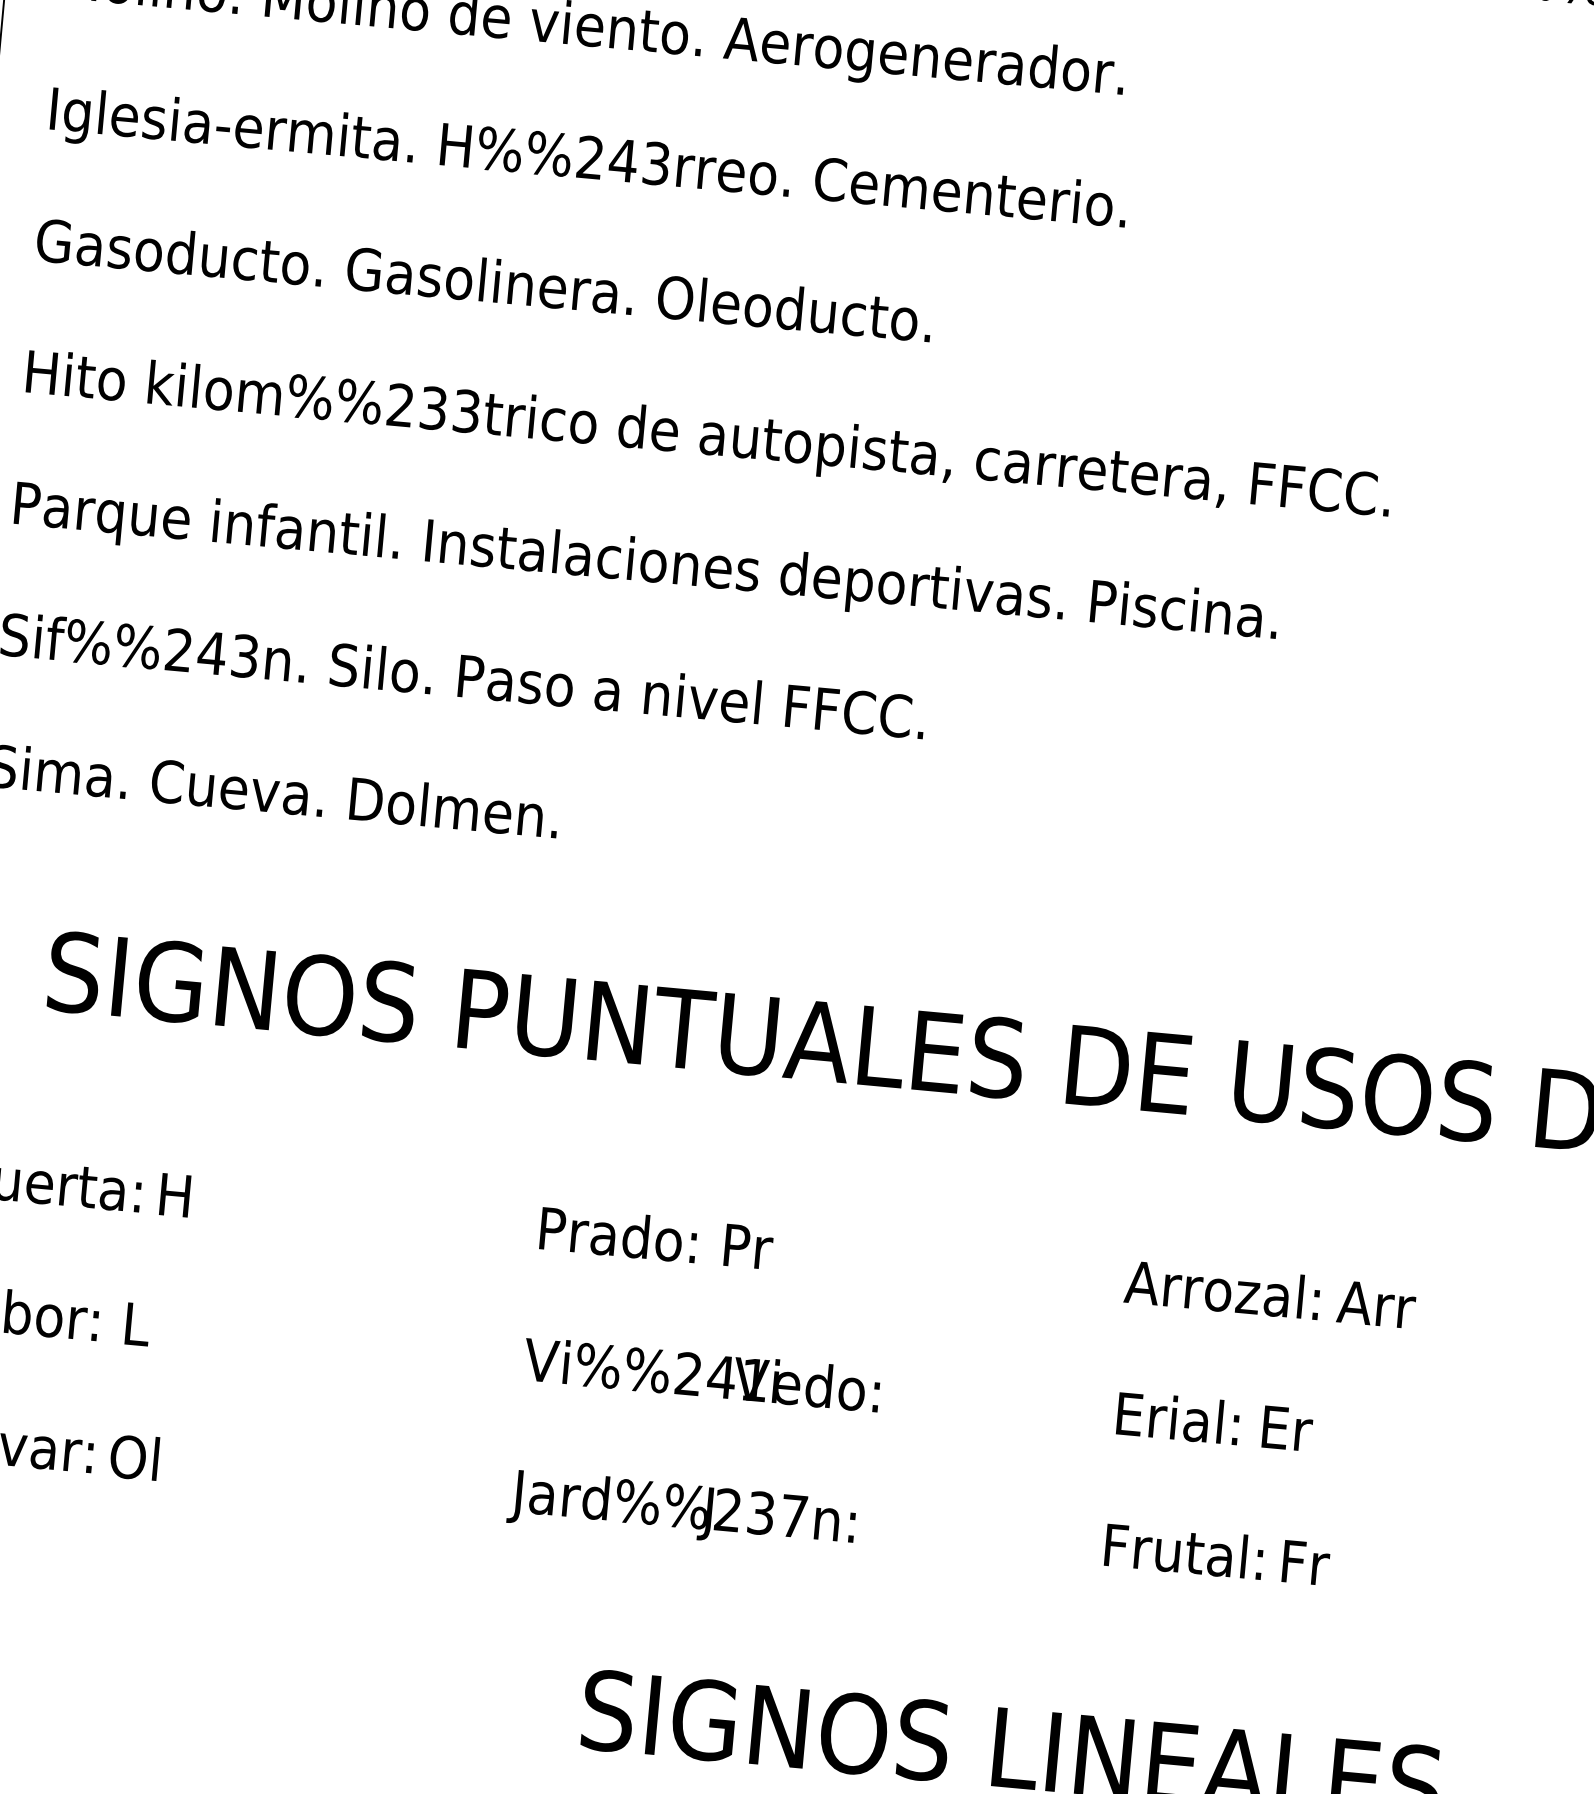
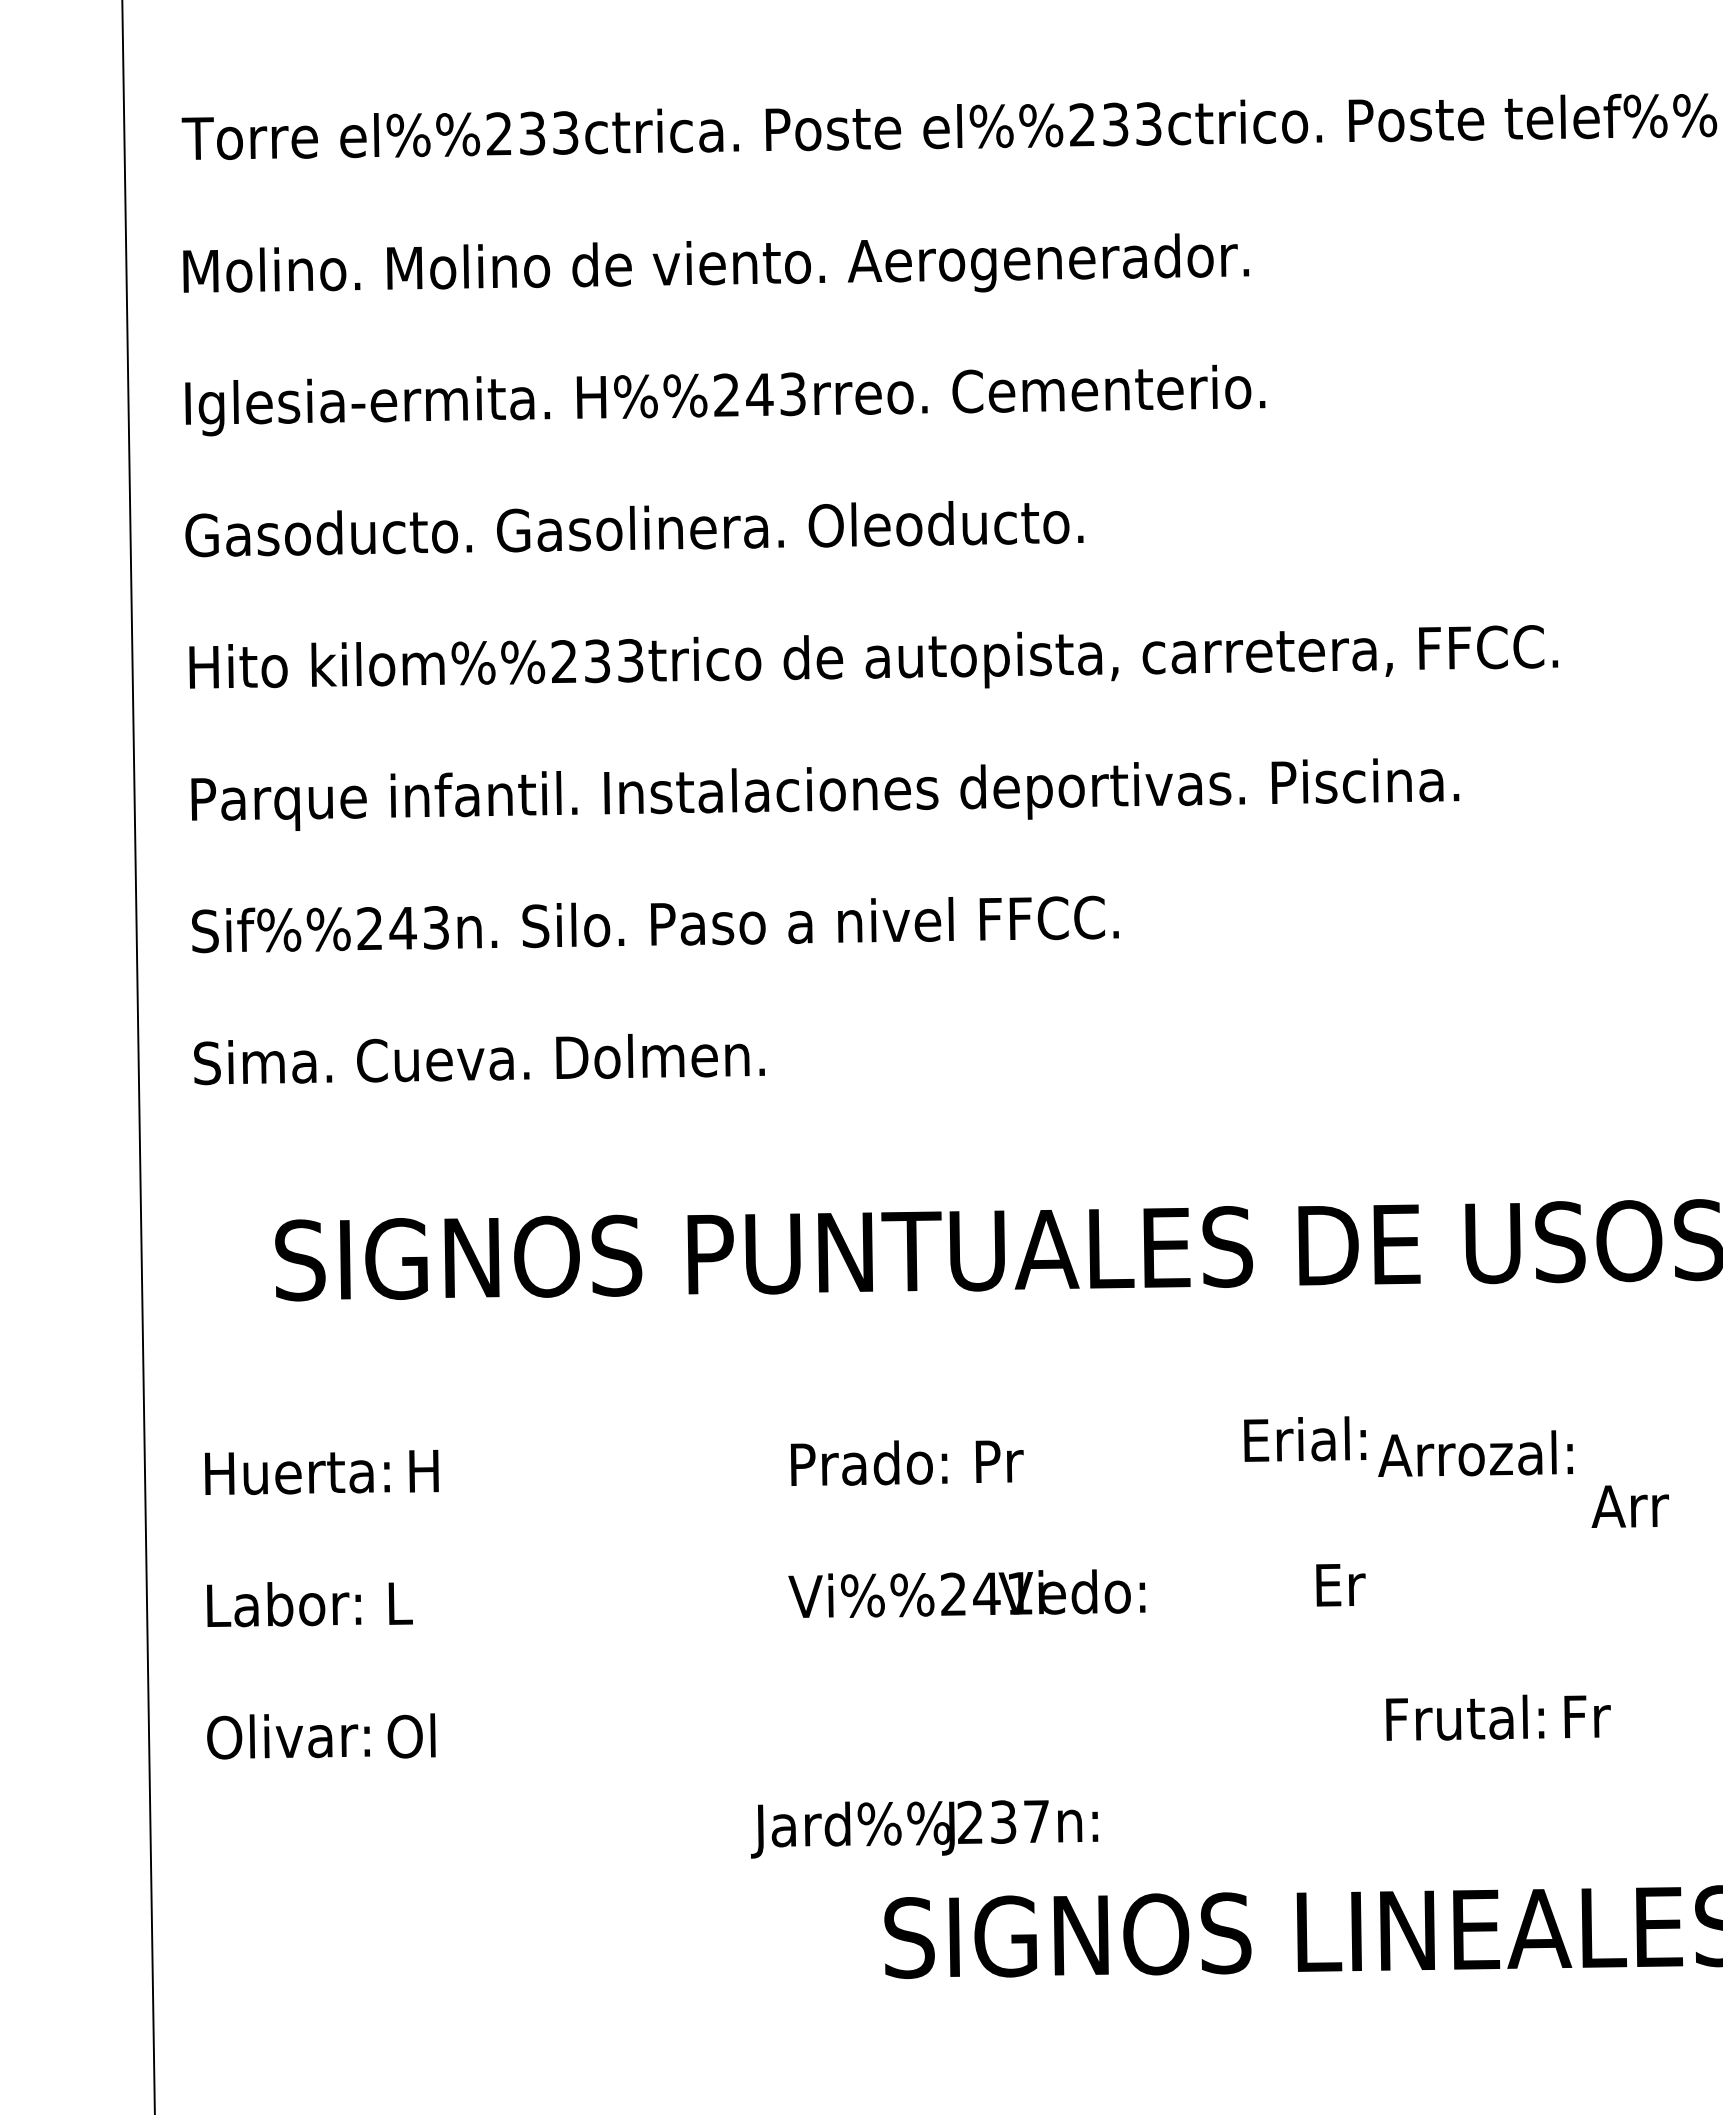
text: (1375, 1304) -> (1629, 1506), moved
text: (1178, 1417) -> (1305, 1438), moved
text: (1287, 1429) -> (1340, 1585), moved
text: (681, 1512) -> (924, 1829), moved

